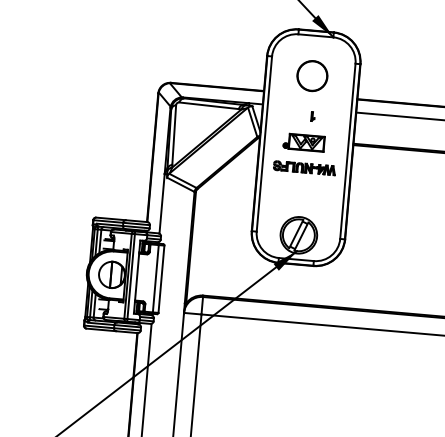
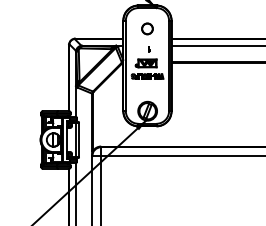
part: (312, 75) -> (147, 28), size x0.7

